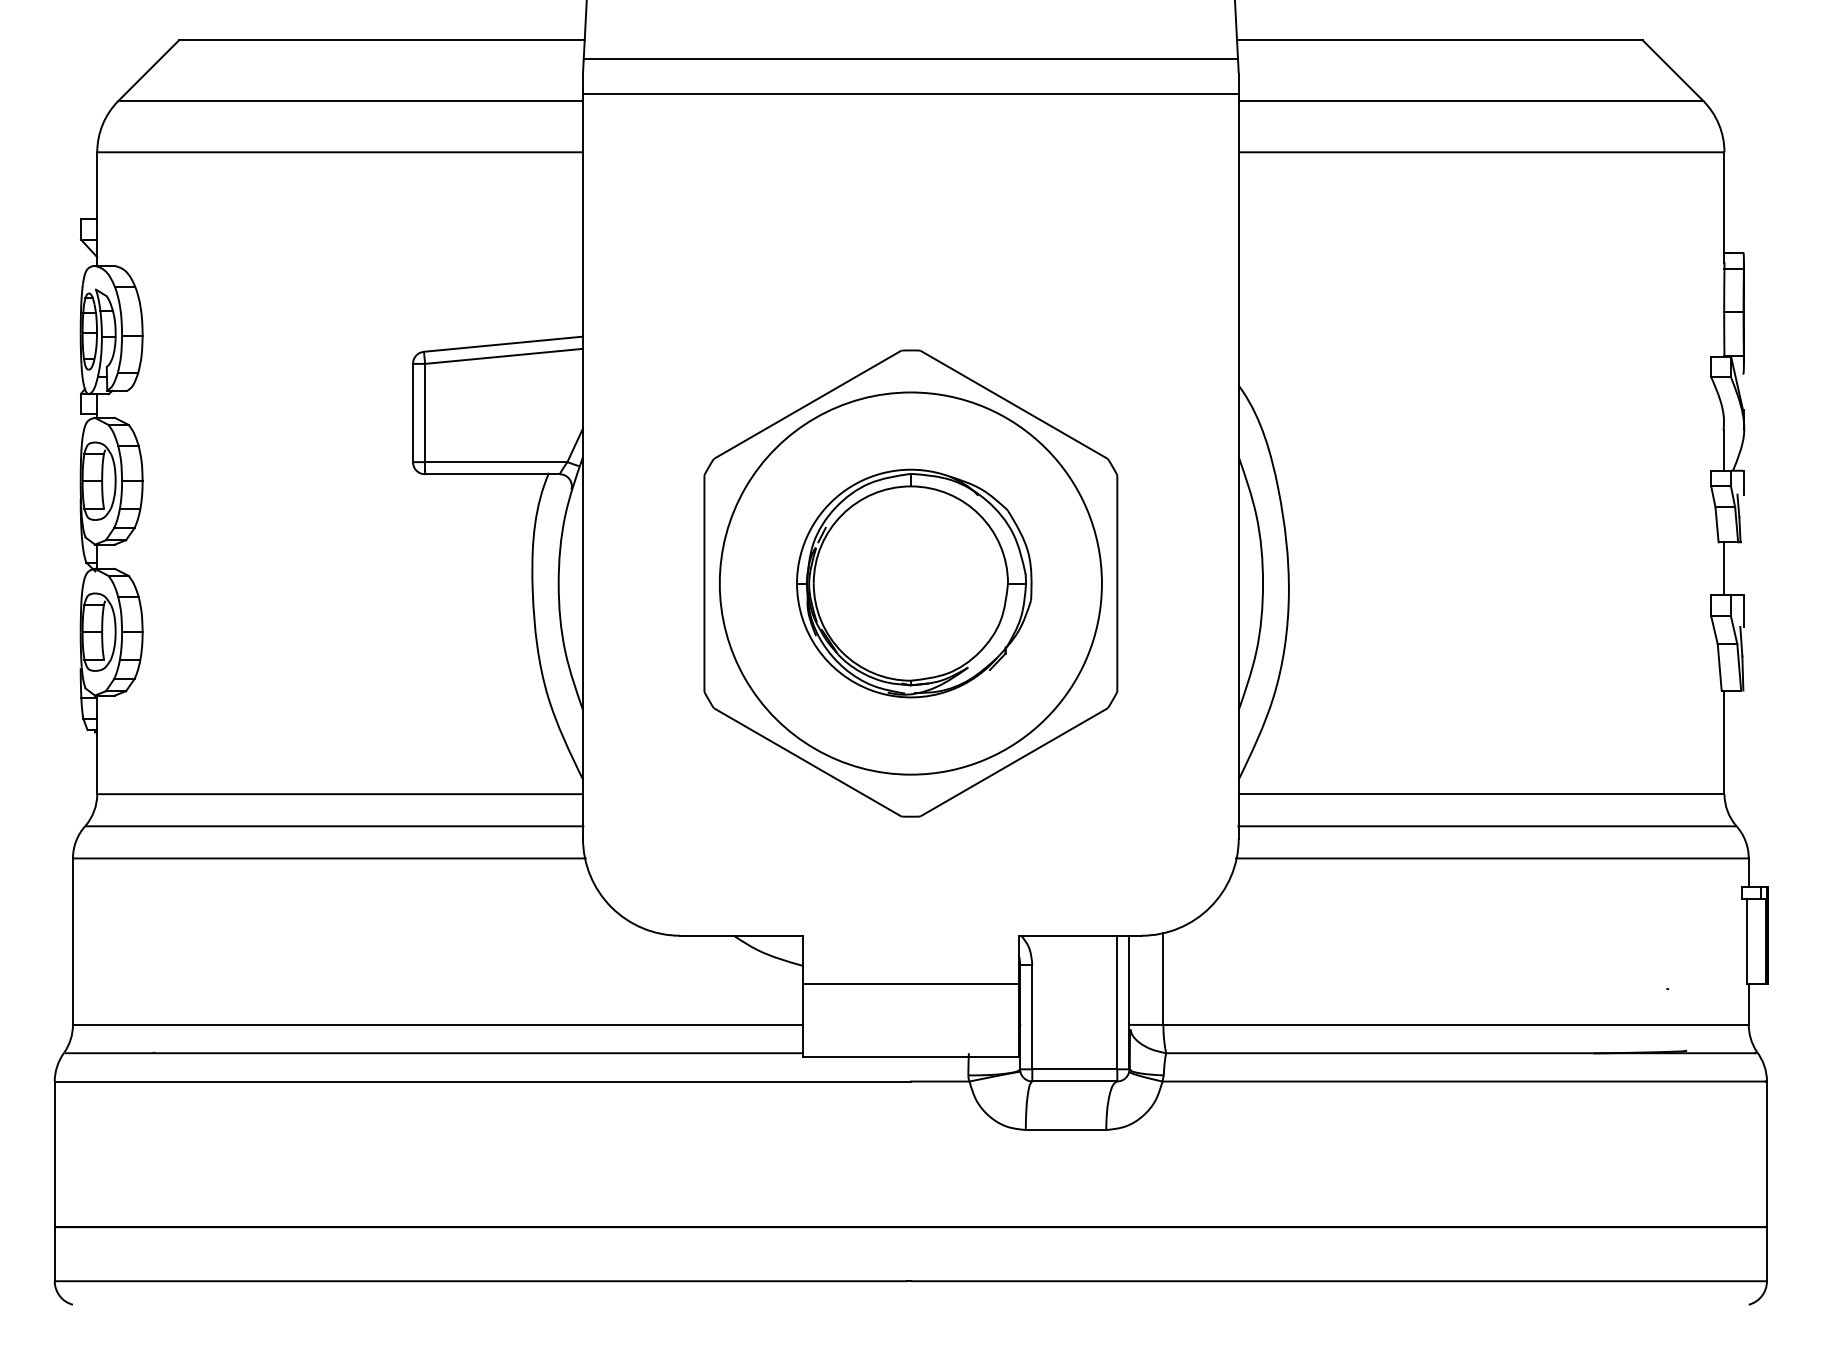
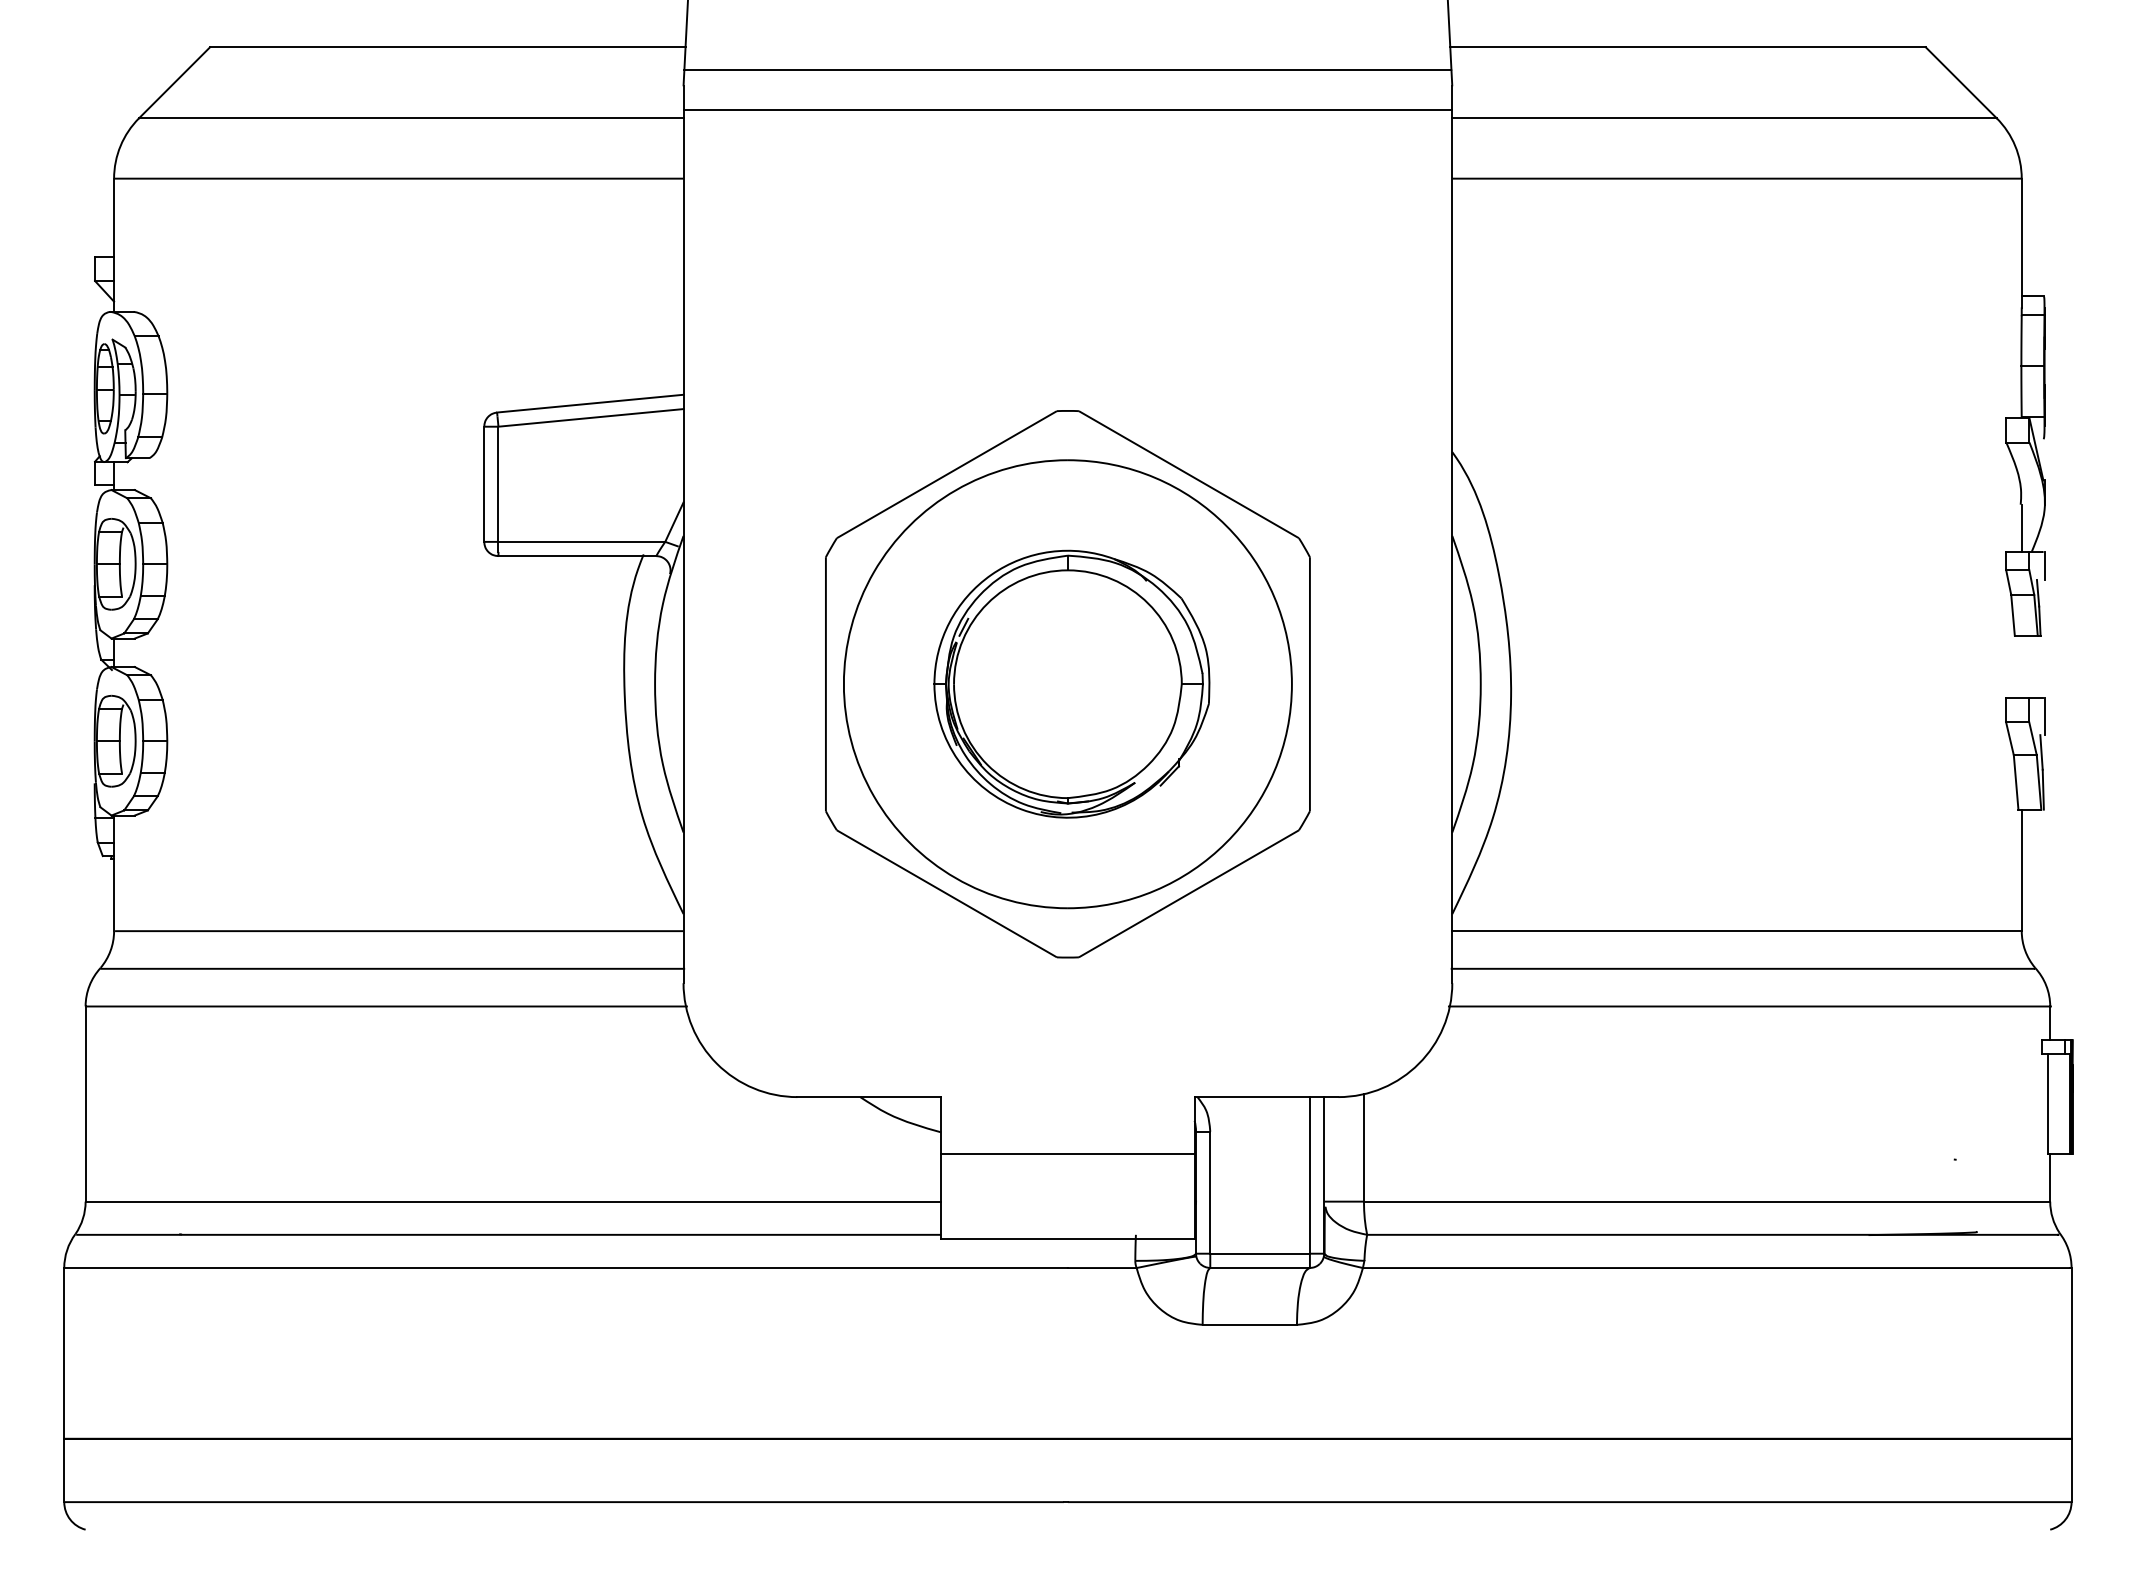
line: (1724, 568) -> (2021, 666), removed

